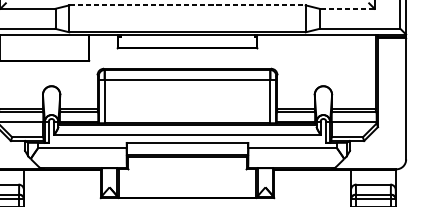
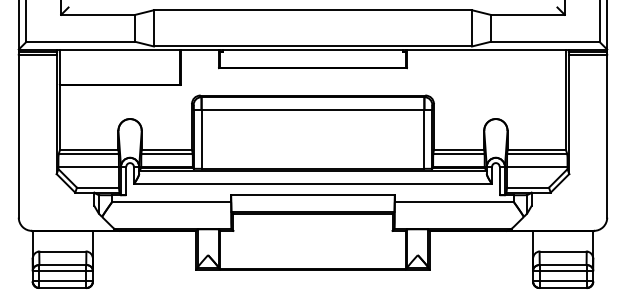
line: (187, 5) -> (313, 10), dashed -> solid
line: (346, 8) -> (527, 14), dashed -> solid

